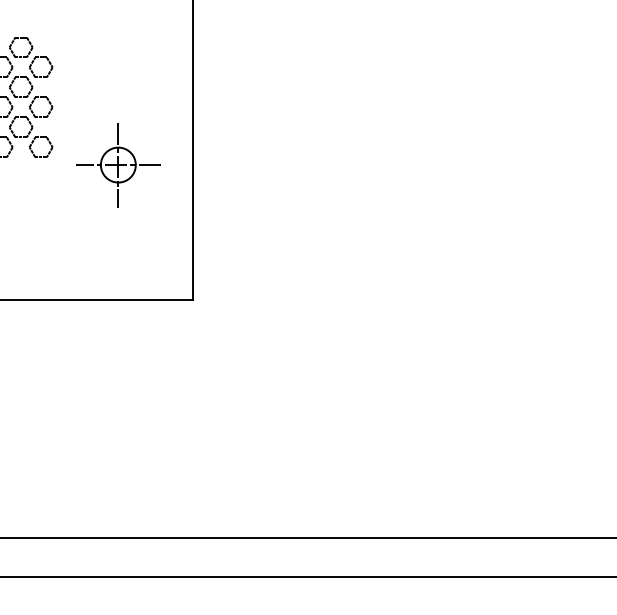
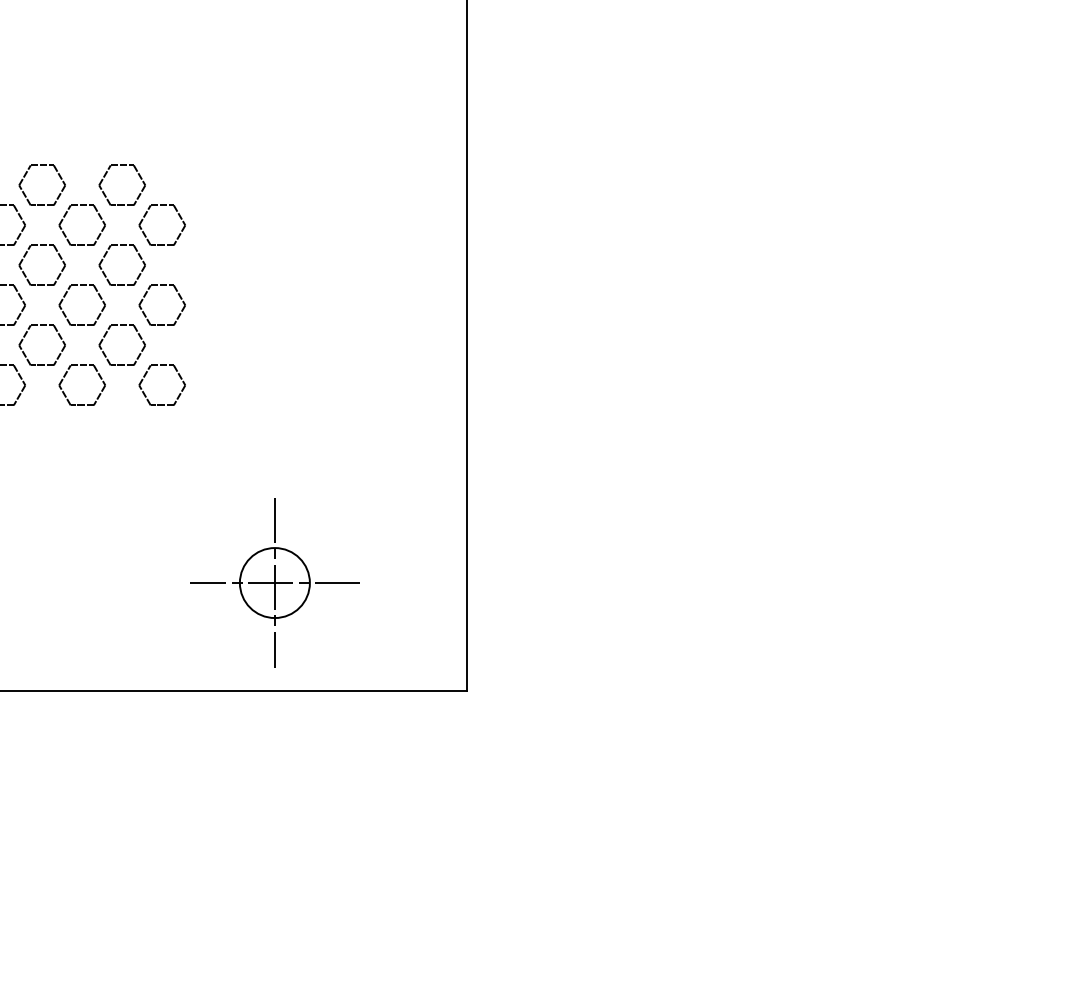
part: (118, 165) -> (275, 583), moved

